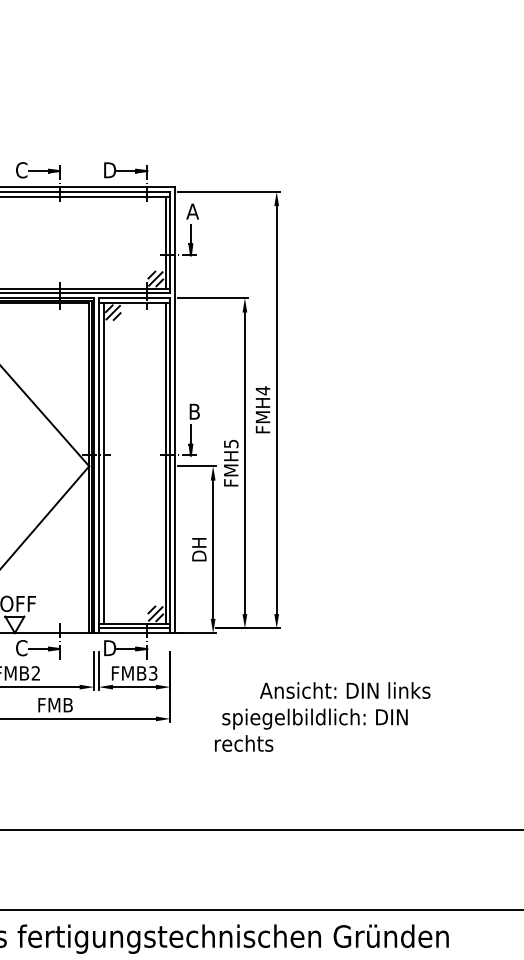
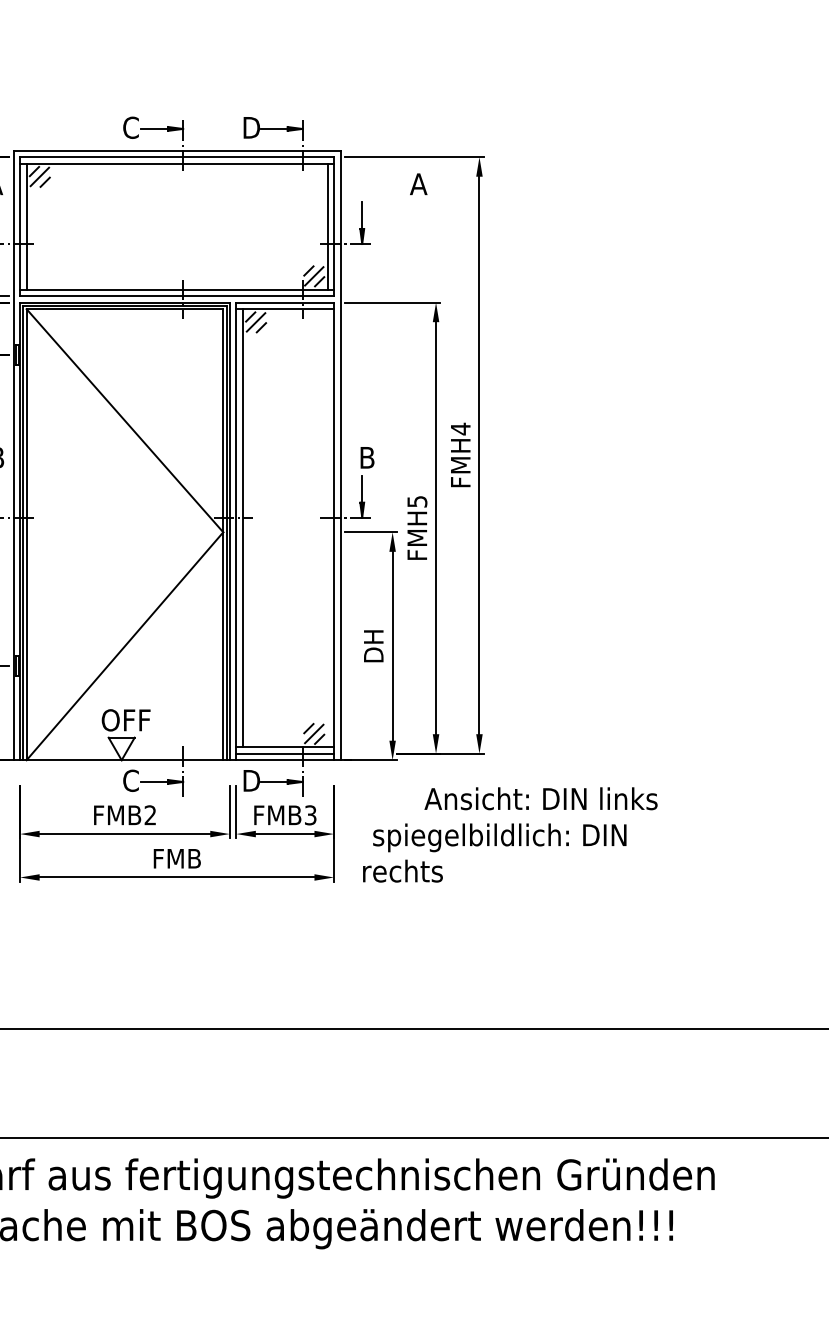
text: (192, 211) -> (418, 184), moved
line: (165, 463) -> (327, 528), removed
text: (322, 716) -> (510, 834), moved

